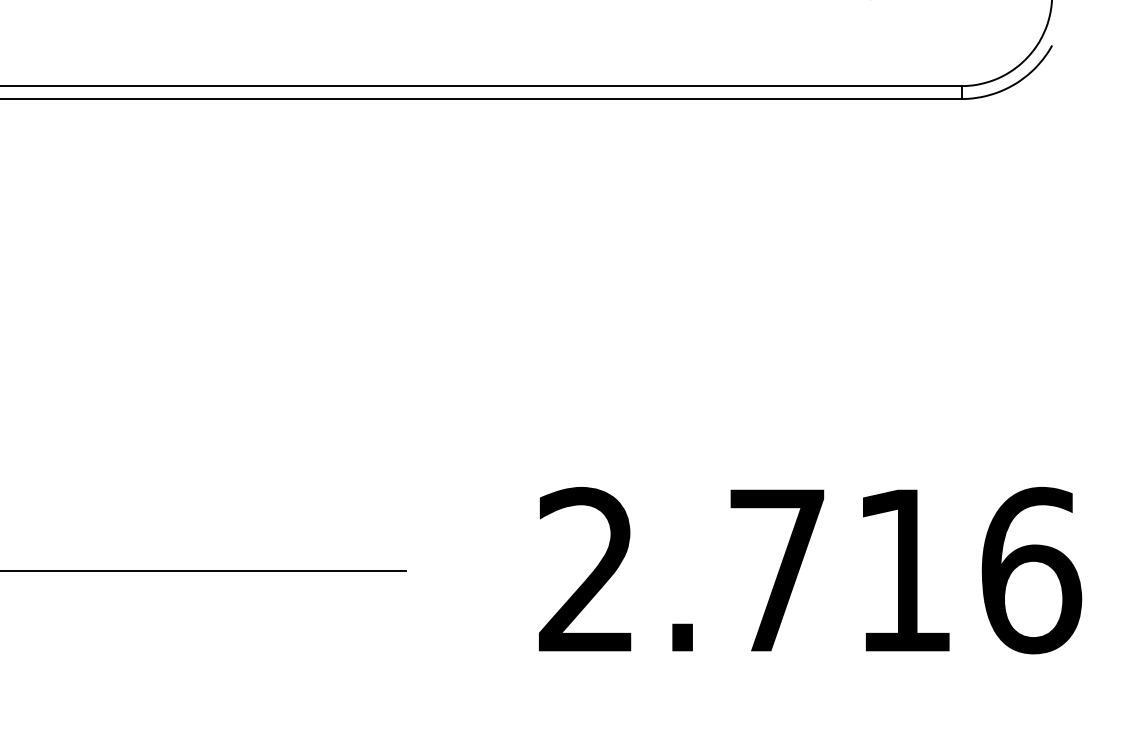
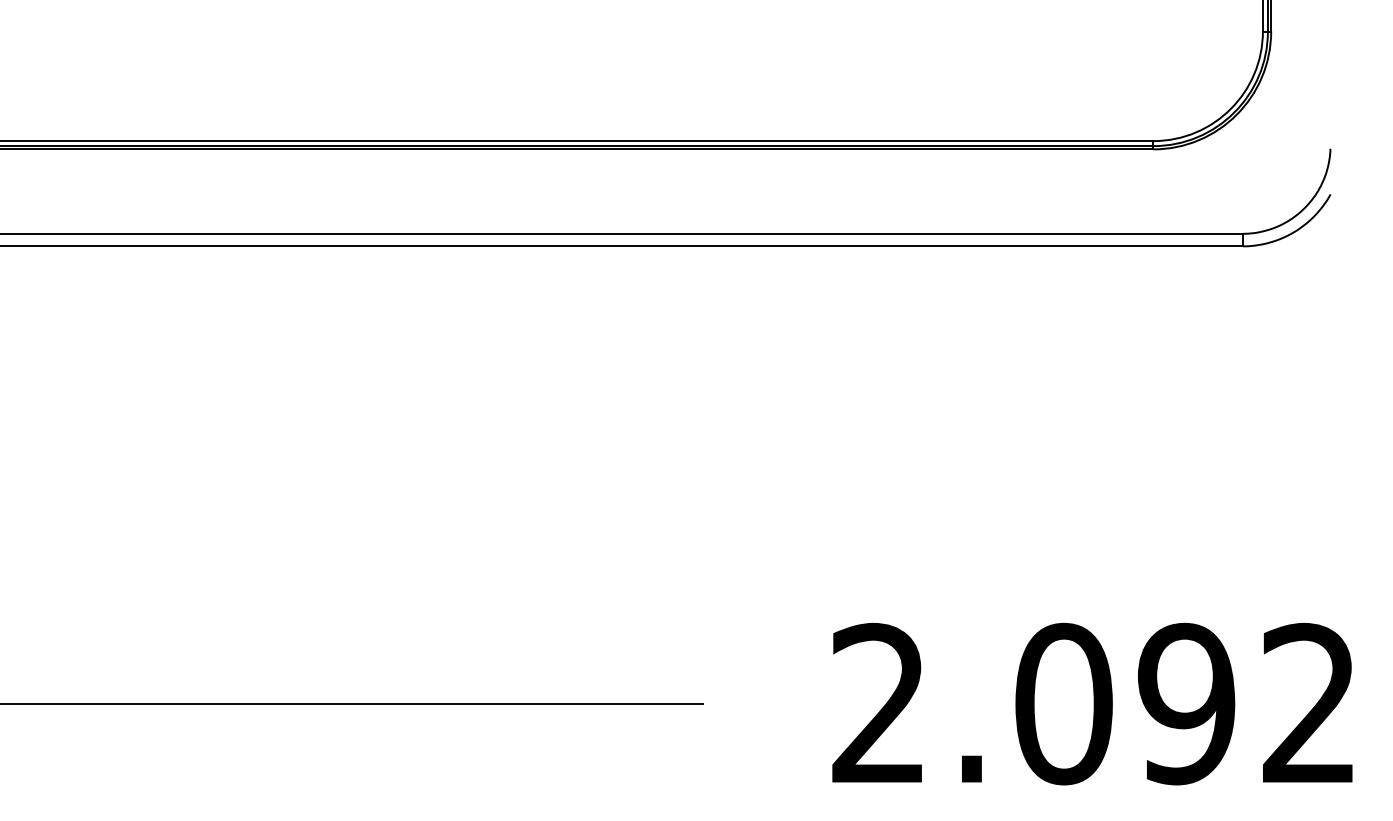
text: (904, 569) -> (1187, 703), 2.716 -> 2.092

